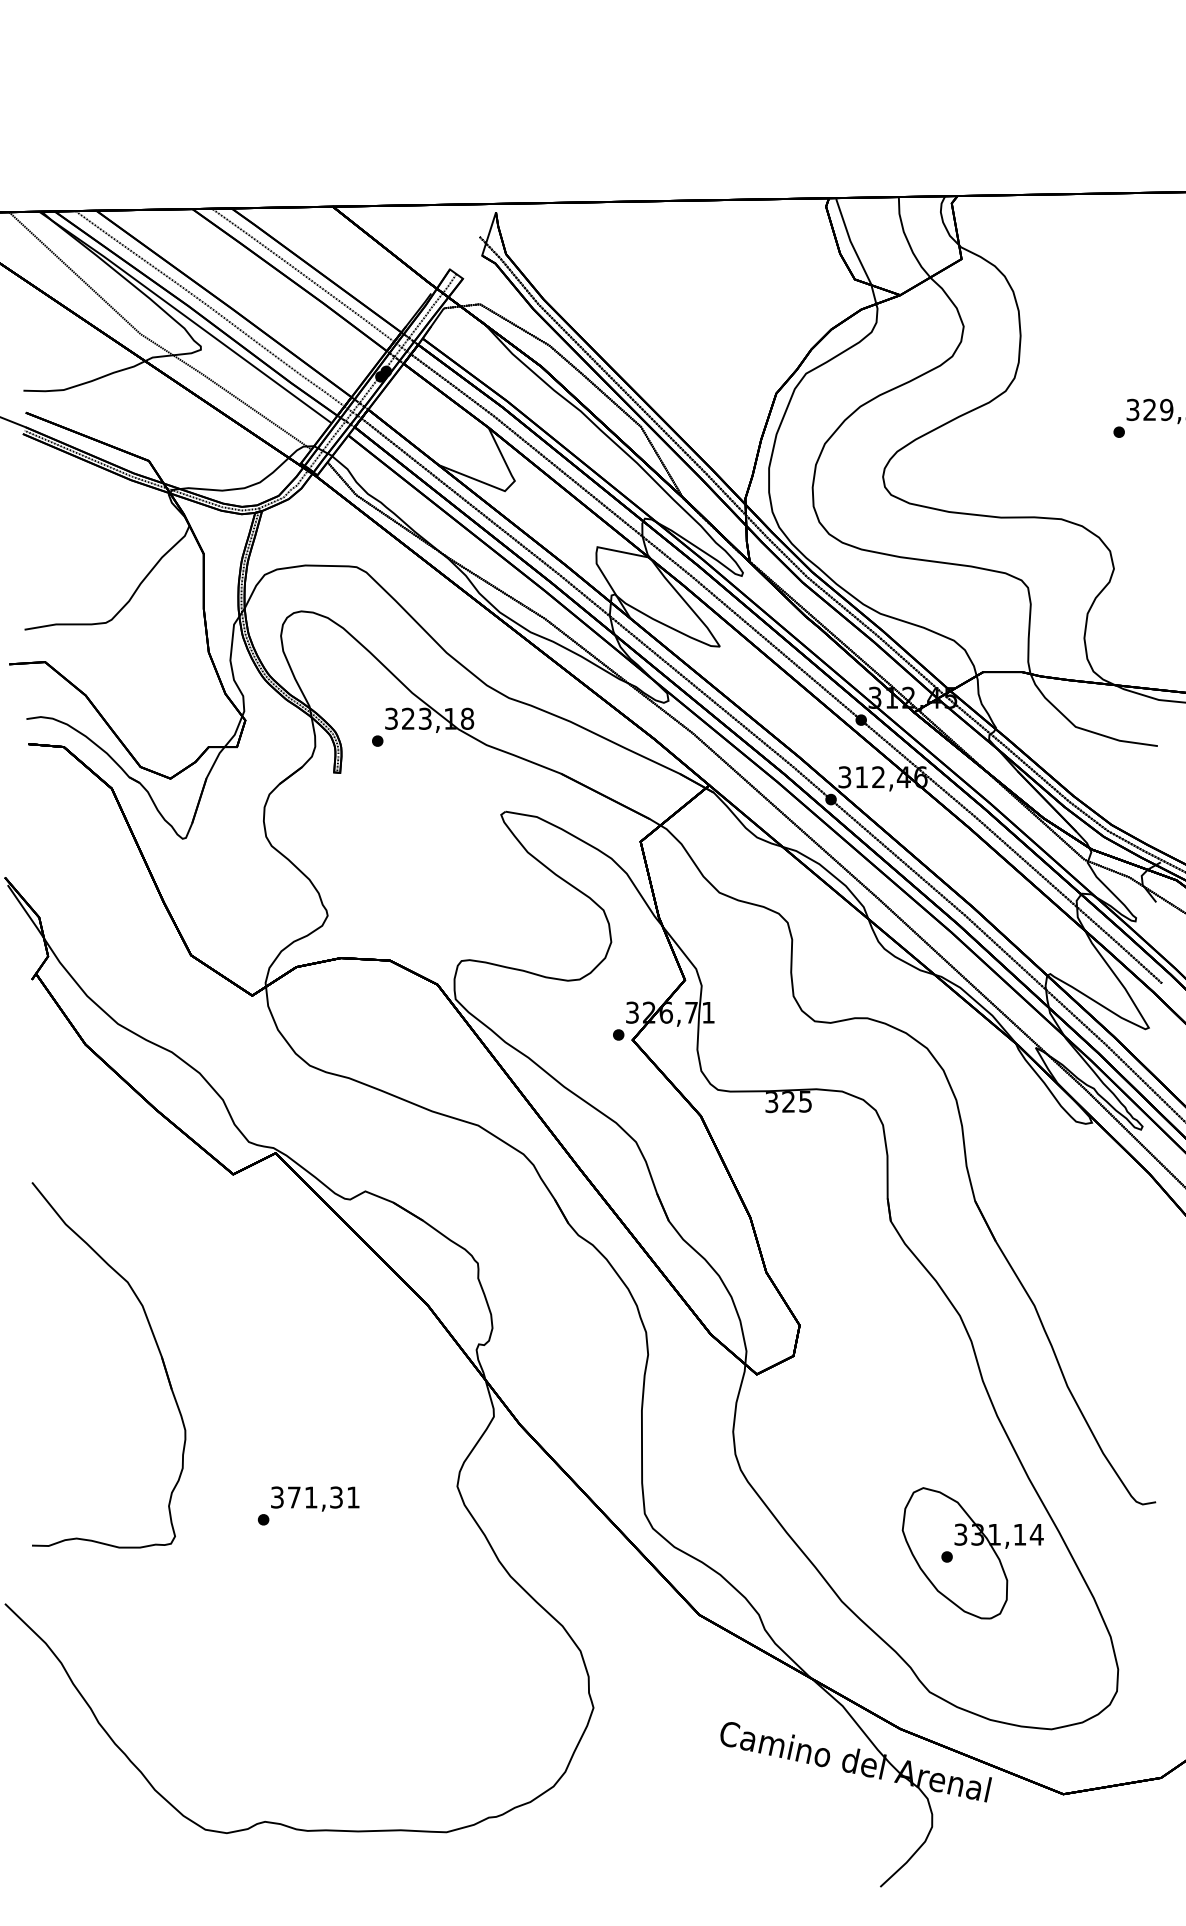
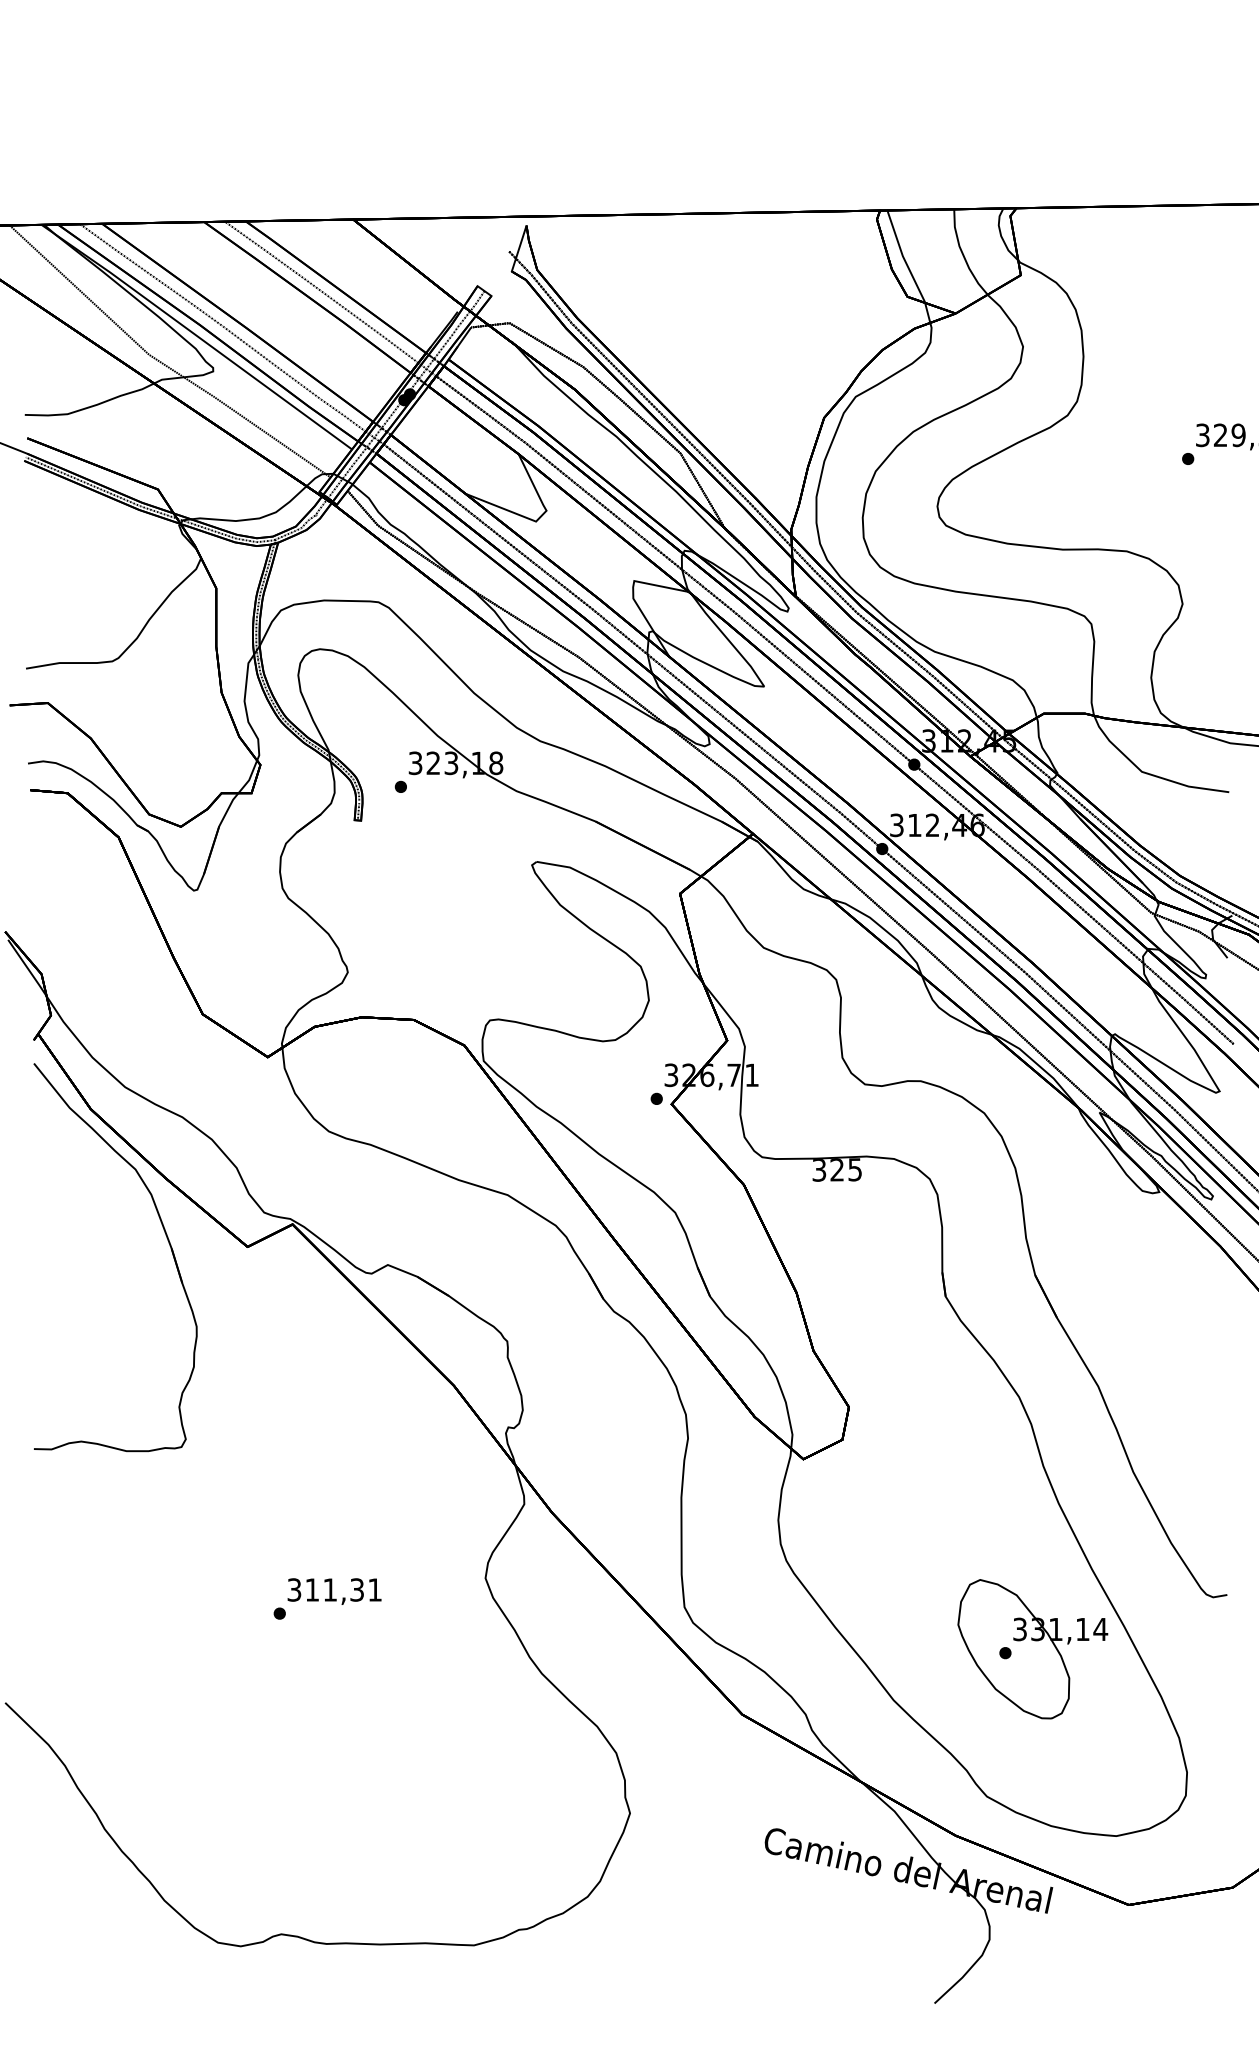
part: (156, 1347) -> (166, 1238), moved
text: (293, 1497) -> (311, 1589), 371,31 -> 311,31

